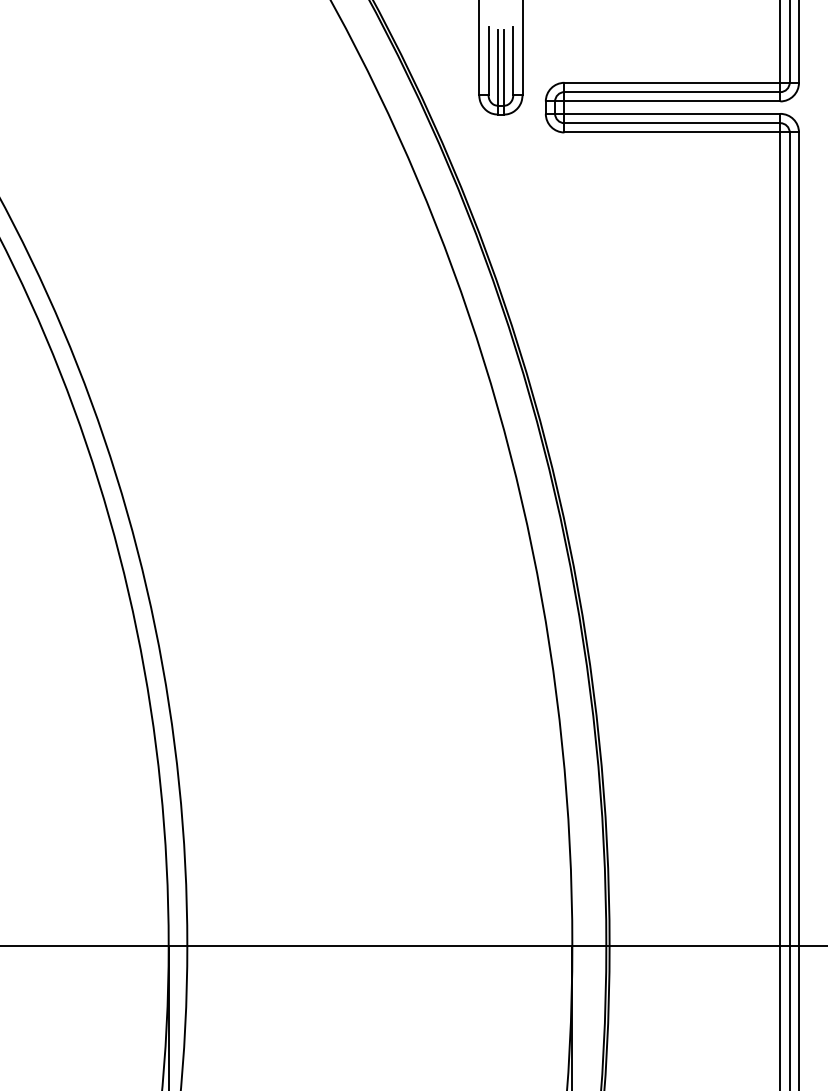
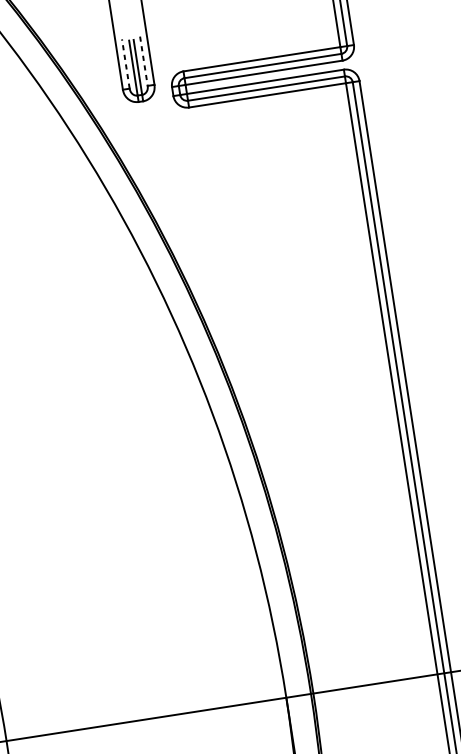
line: (488, 60) -> (125, 63), solid -> dashed
line: (513, 60) -> (143, 60), solid -> dashed

